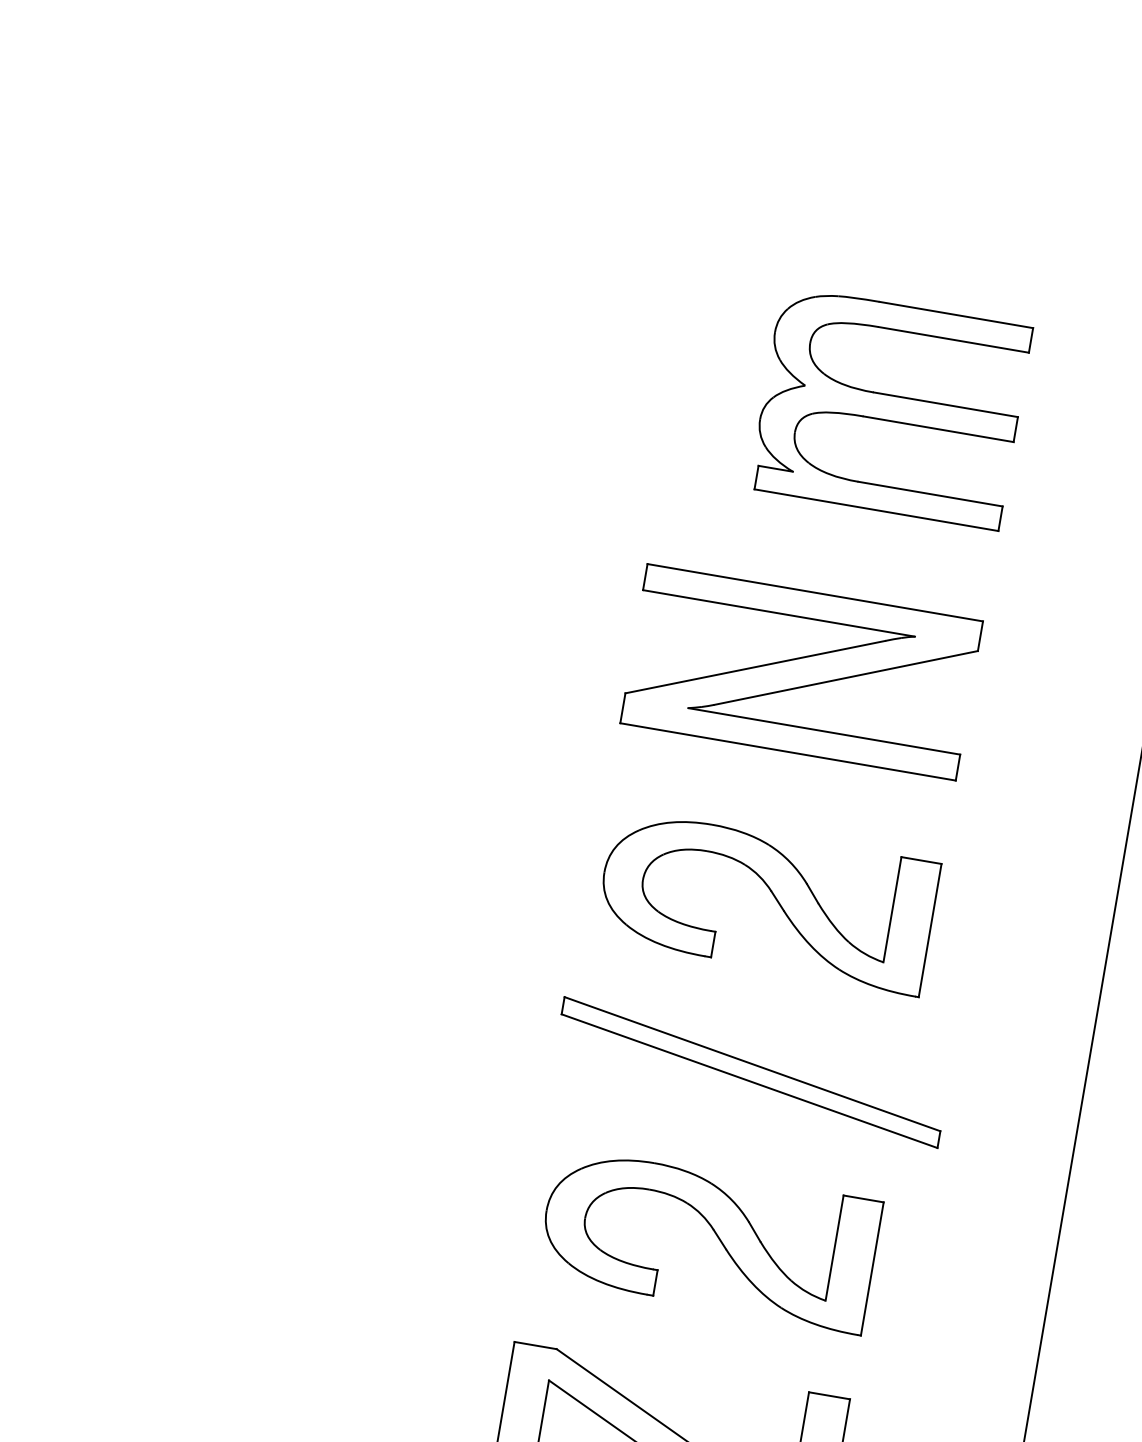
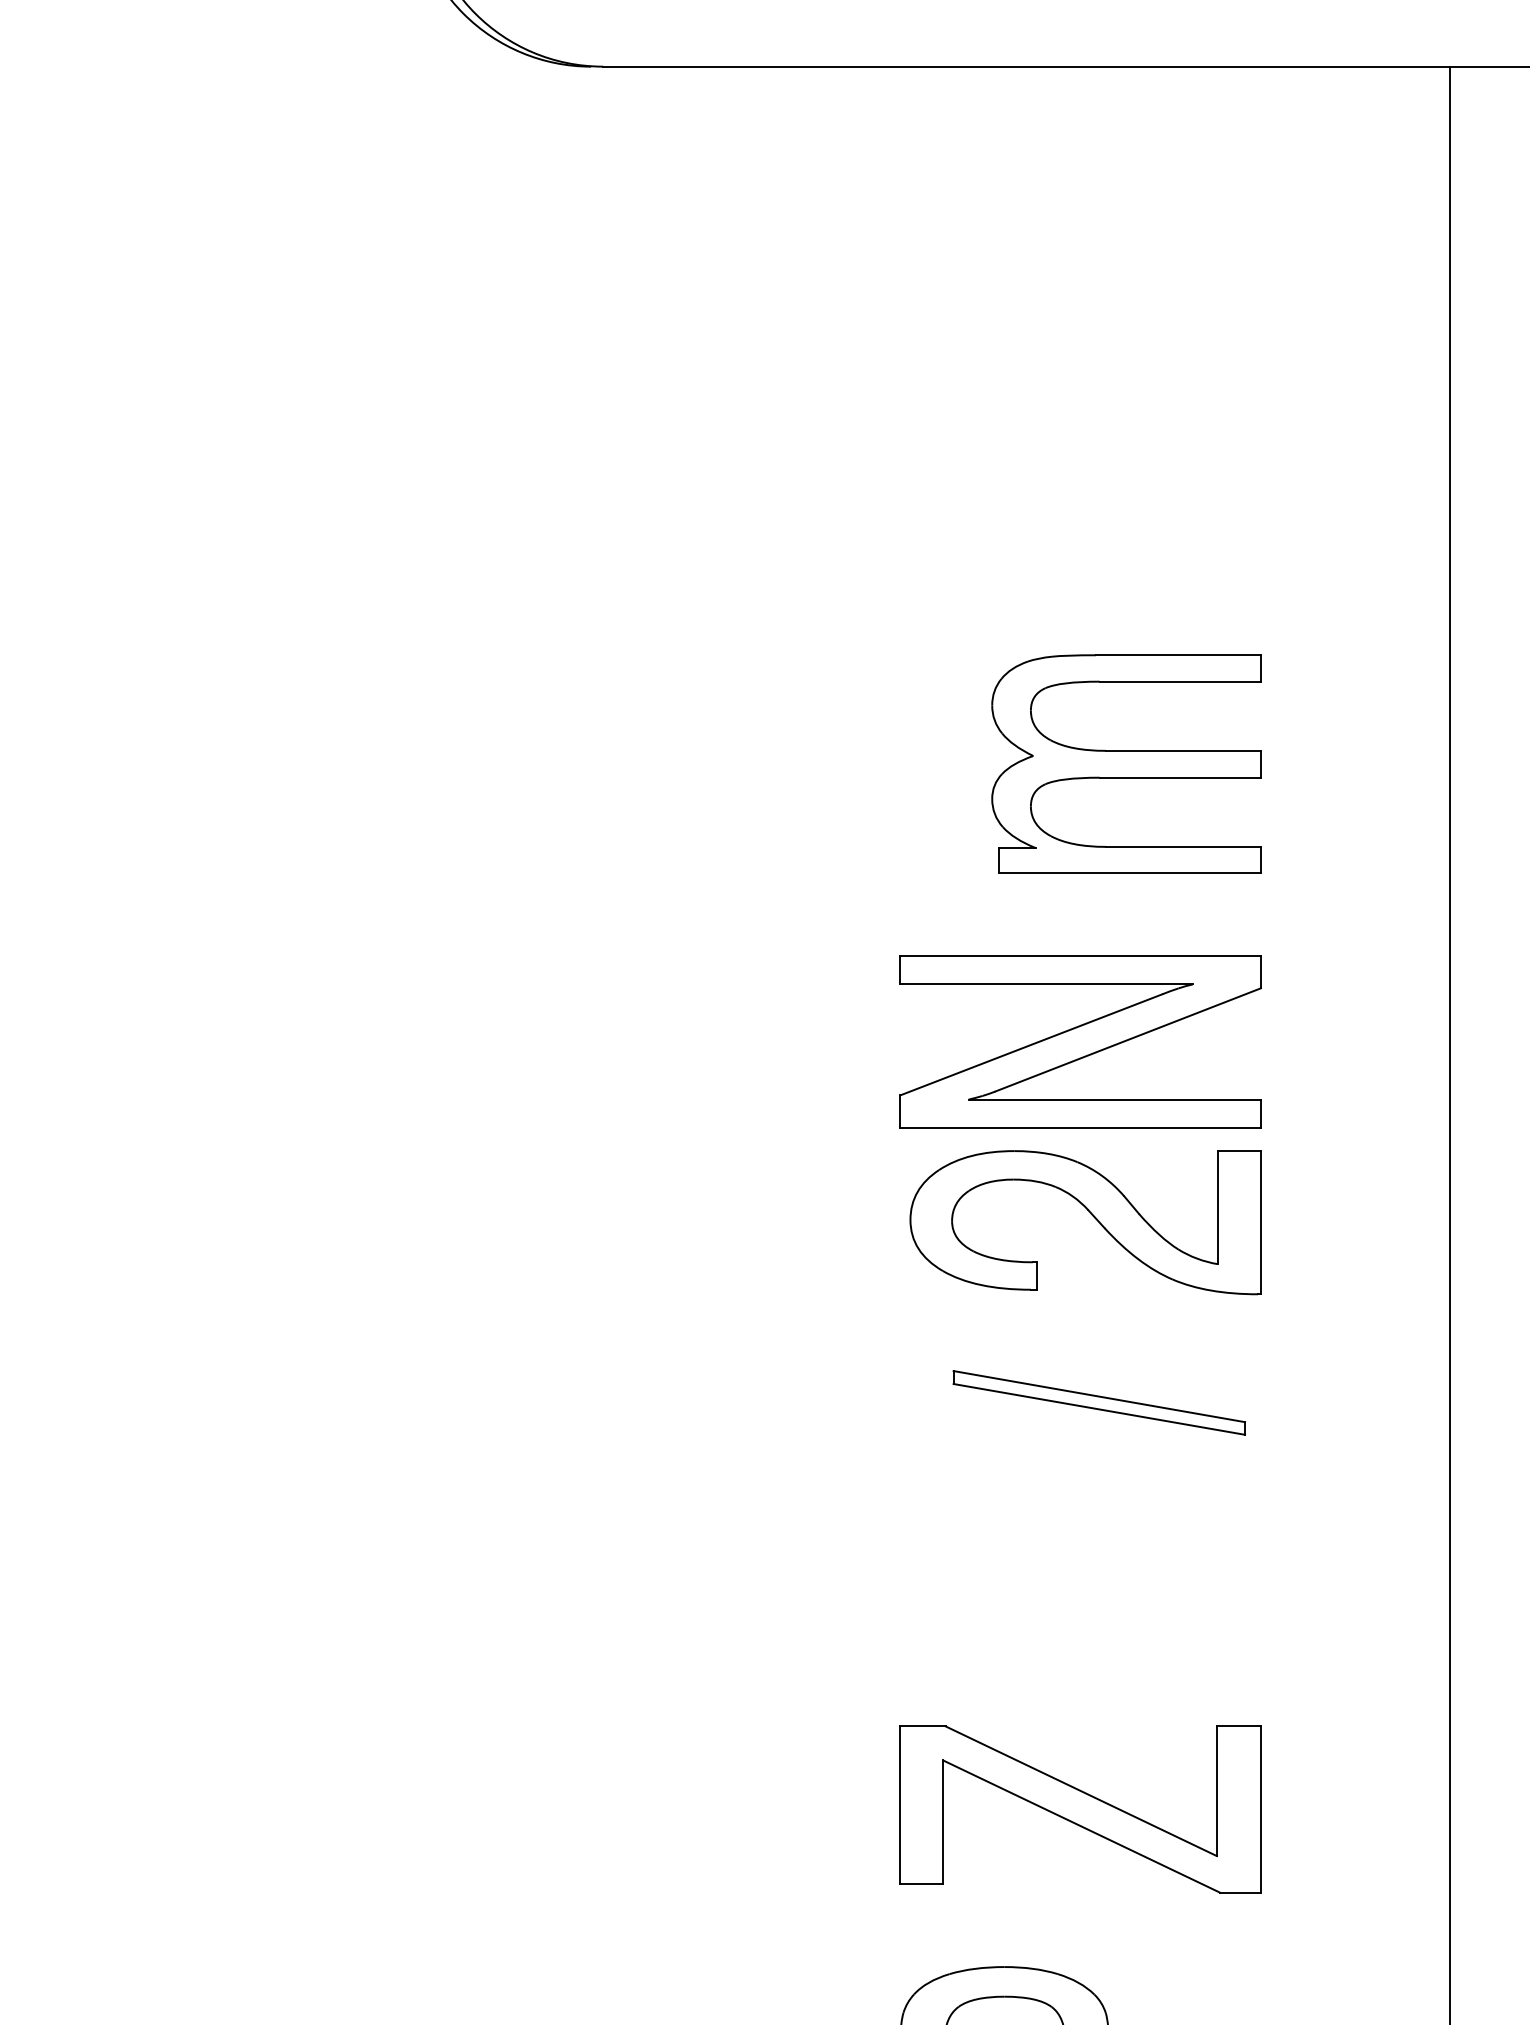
part: (890, 407) -> (1126, 763), moved
part: (801, 671) -> (1080, 1041), moved
part: (751, 1072) -> (1099, 1402), size x0.7
part: (717, 1237) -> (1093, 1581), removed

